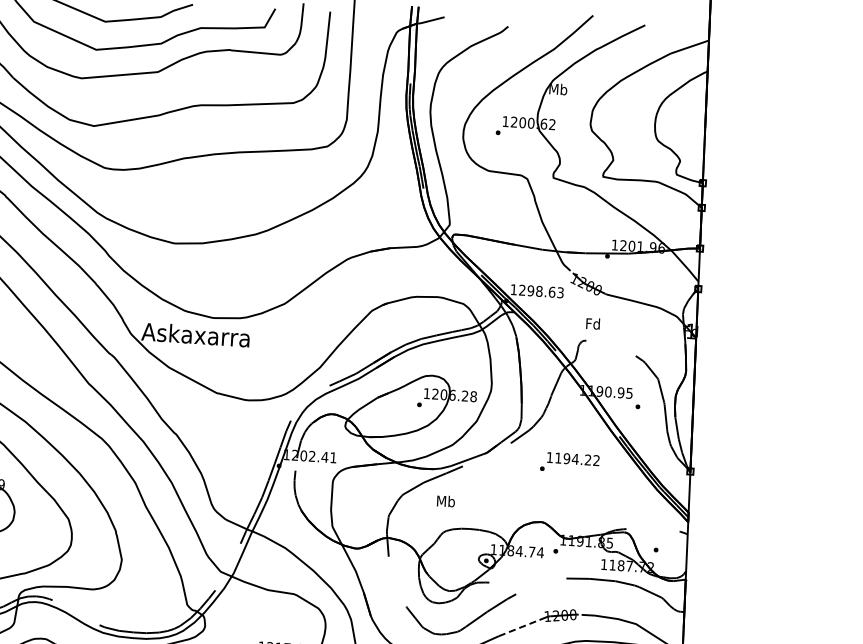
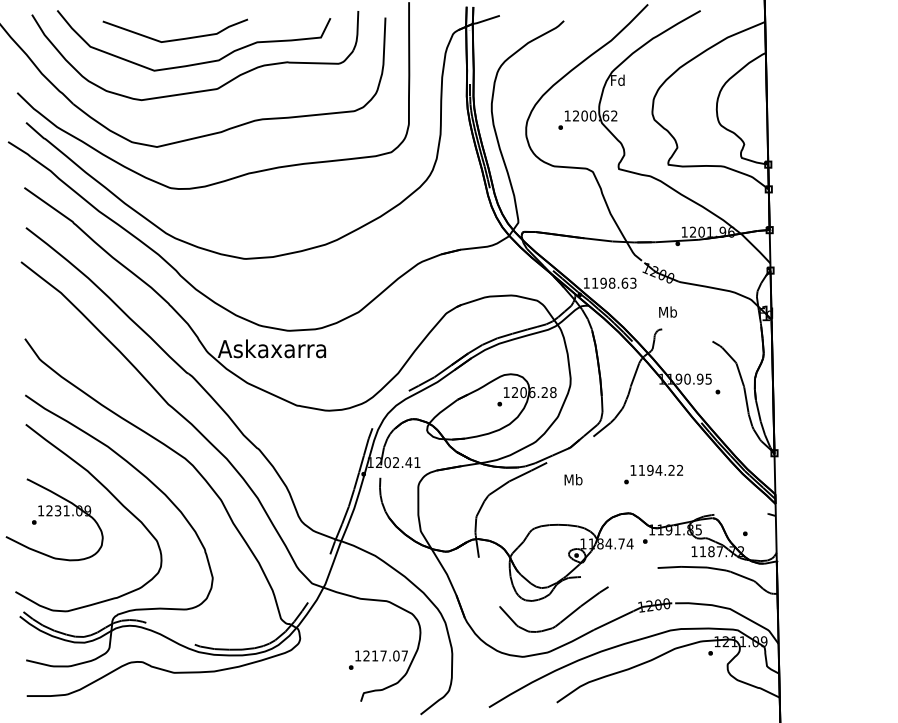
text: (557, 88) -> (617, 79), Mb -> Fd
text: (521, 289) -> (594, 282), 1298.63 -> 1198.63
text: (592, 323) -> (667, 311), Fd -> Mb
text: (569, 462) -> (653, 474), moved
text: (446, 501) -> (573, 479), moved
line: (518, 628) -> (613, 620), dashed -> solid

